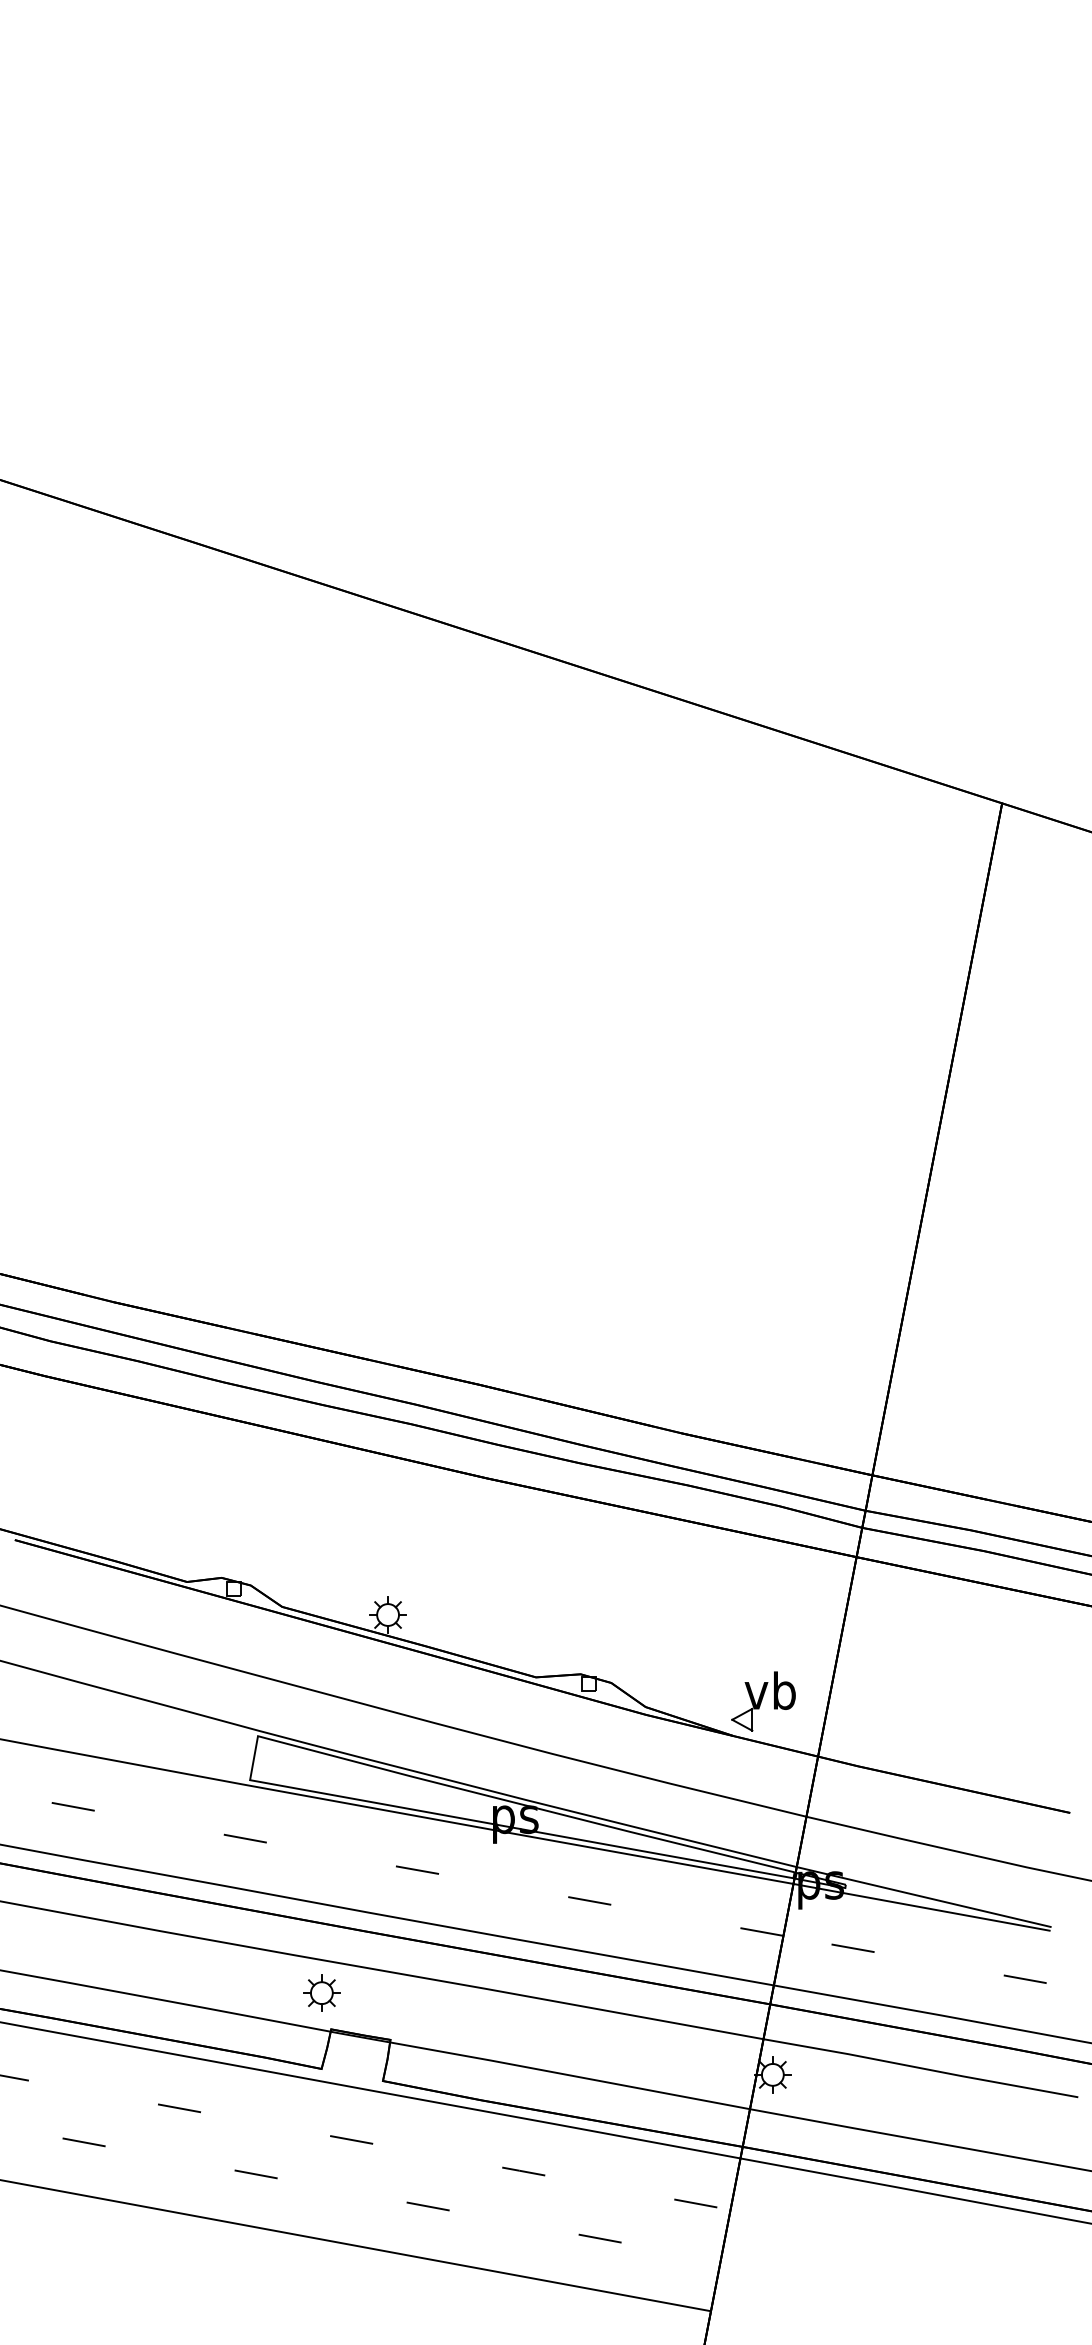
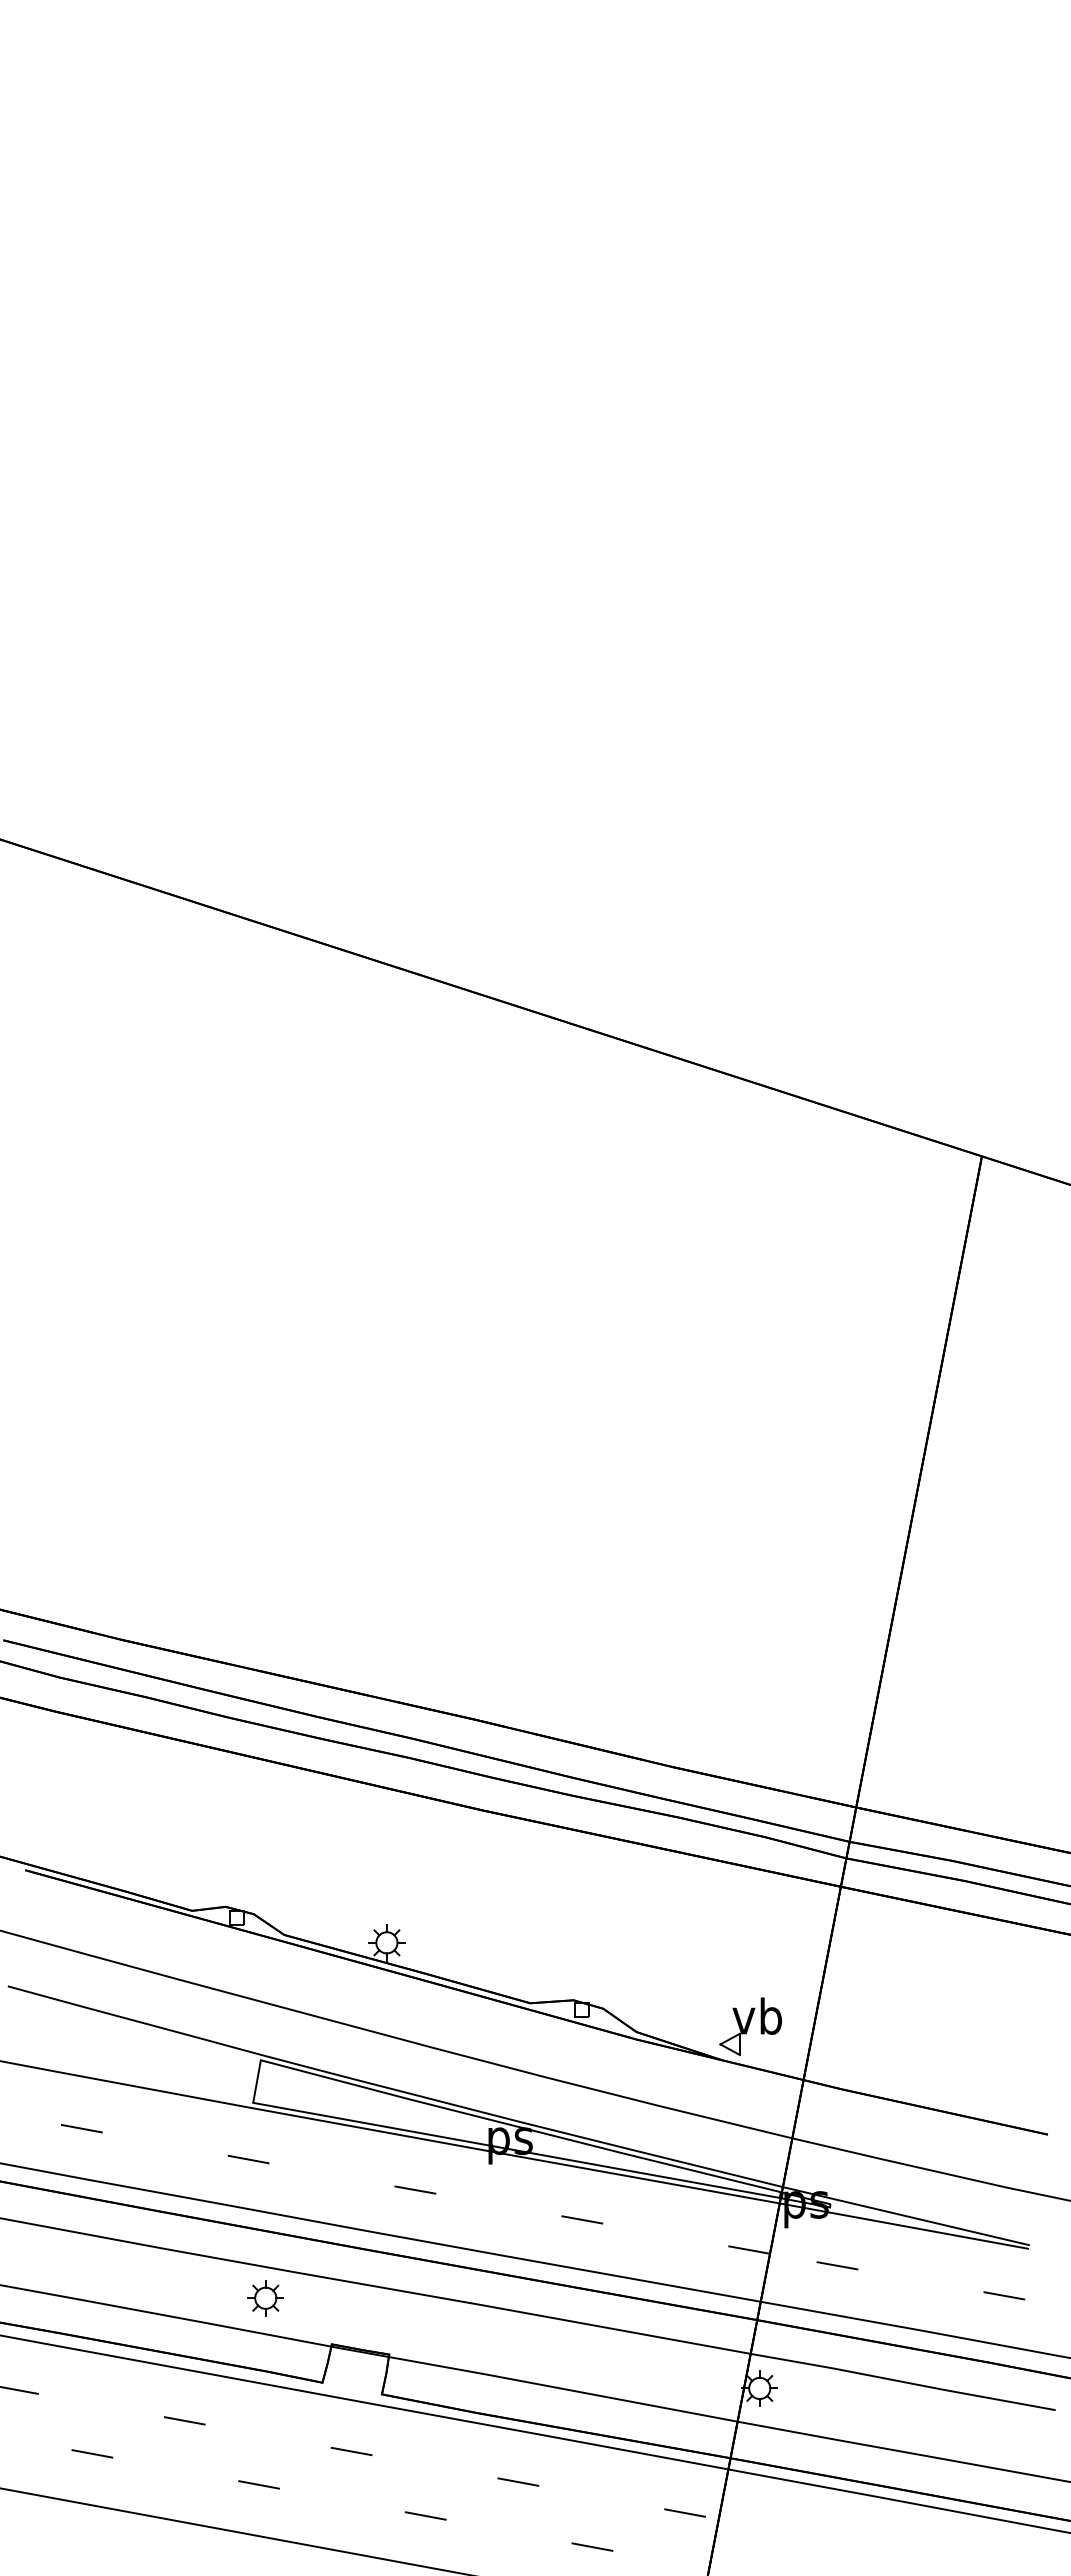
part: (321, 1993) -> (265, 2298), moved

